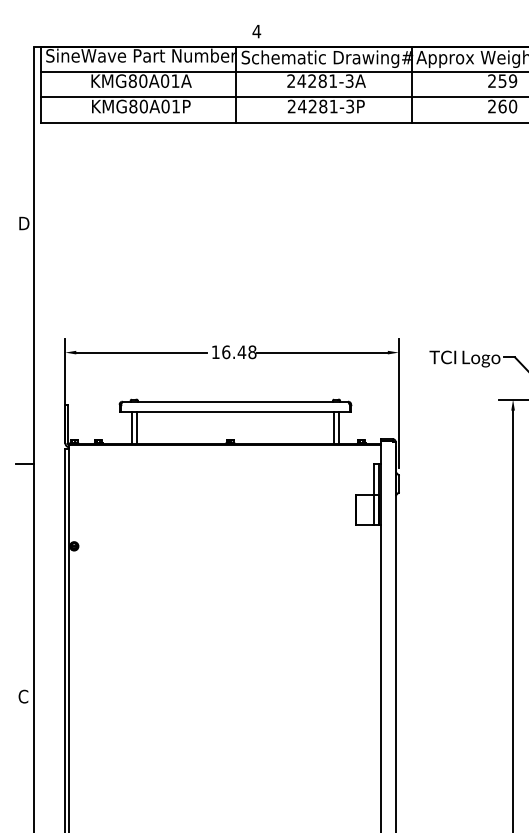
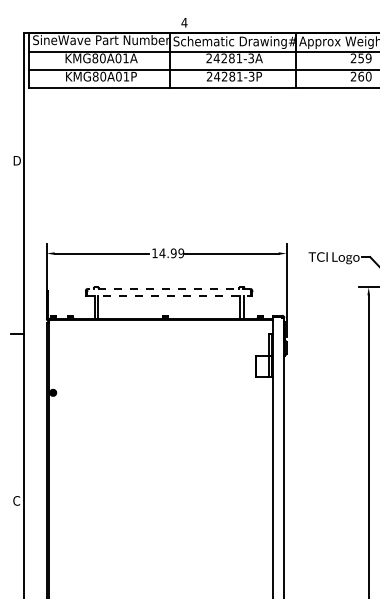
text: (238, 352) -> (171, 253), 16.48 -> 14.99
line: (234, 401) -> (168, 288), solid -> dashed
line: (235, 412) -> (169, 296), solid -> dashed

